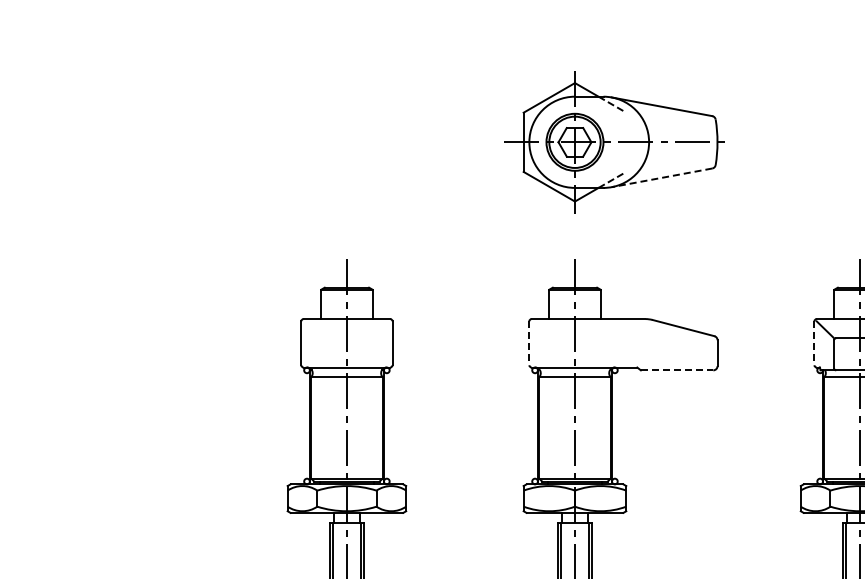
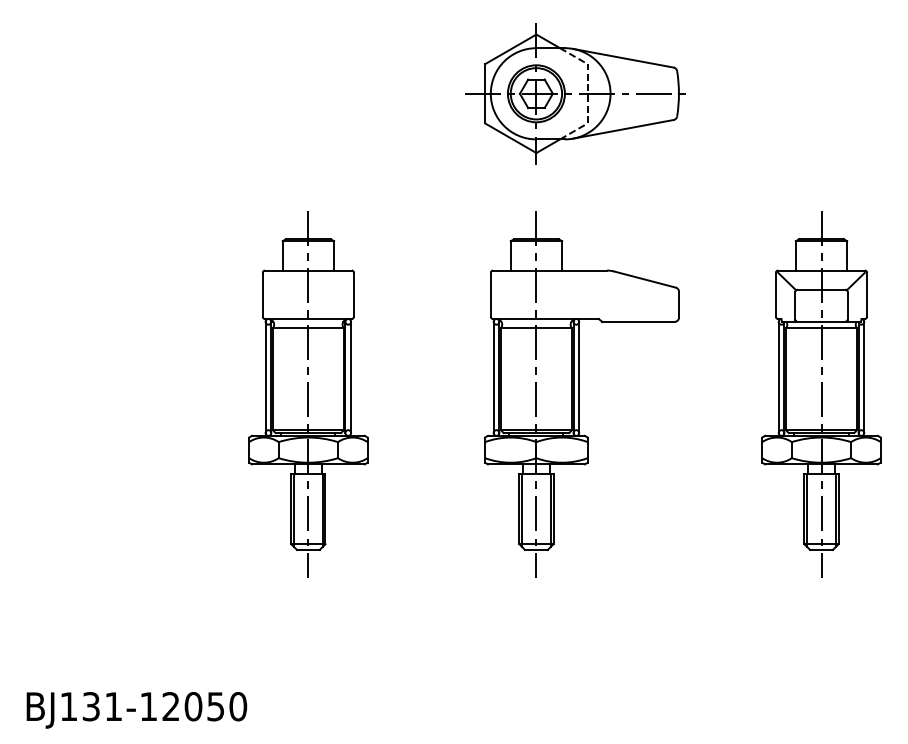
line: (626, 142) -> (587, 93), added
line: (662, 178) -> (623, 129), dashed -> solid
line: (529, 343) -> (490, 294), dashed -> solid
line: (814, 343) -> (775, 294), dashed -> solid
line: (678, 370) -> (639, 321), dashed -> solid
line: (304, 426) -> (265, 377), added
line: (390, 426) -> (351, 377), added
line: (532, 426) -> (493, 377), added
line: (618, 426) -> (579, 377), added
line: (817, 426) -> (778, 377), added

